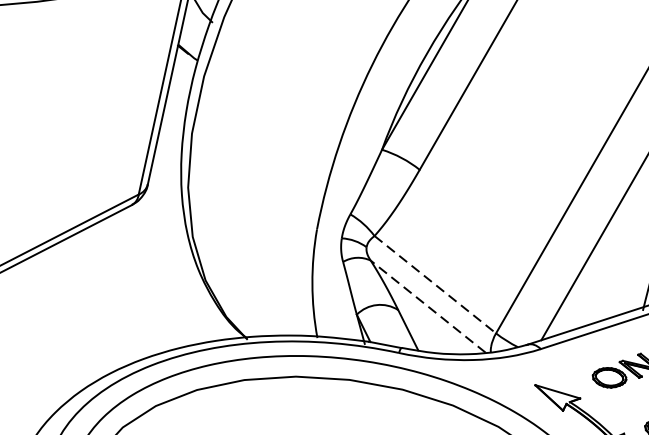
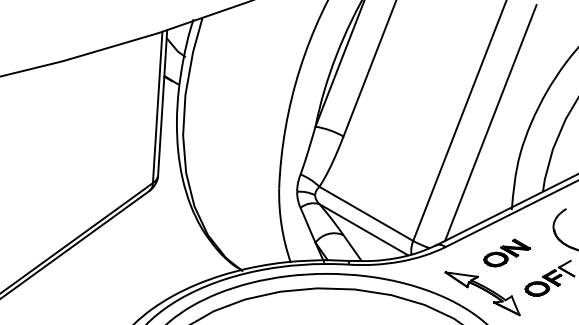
line: (435, 285) -> (366, 214), dashed -> solid
line: (427, 306) -> (363, 229), dashed -> solid

